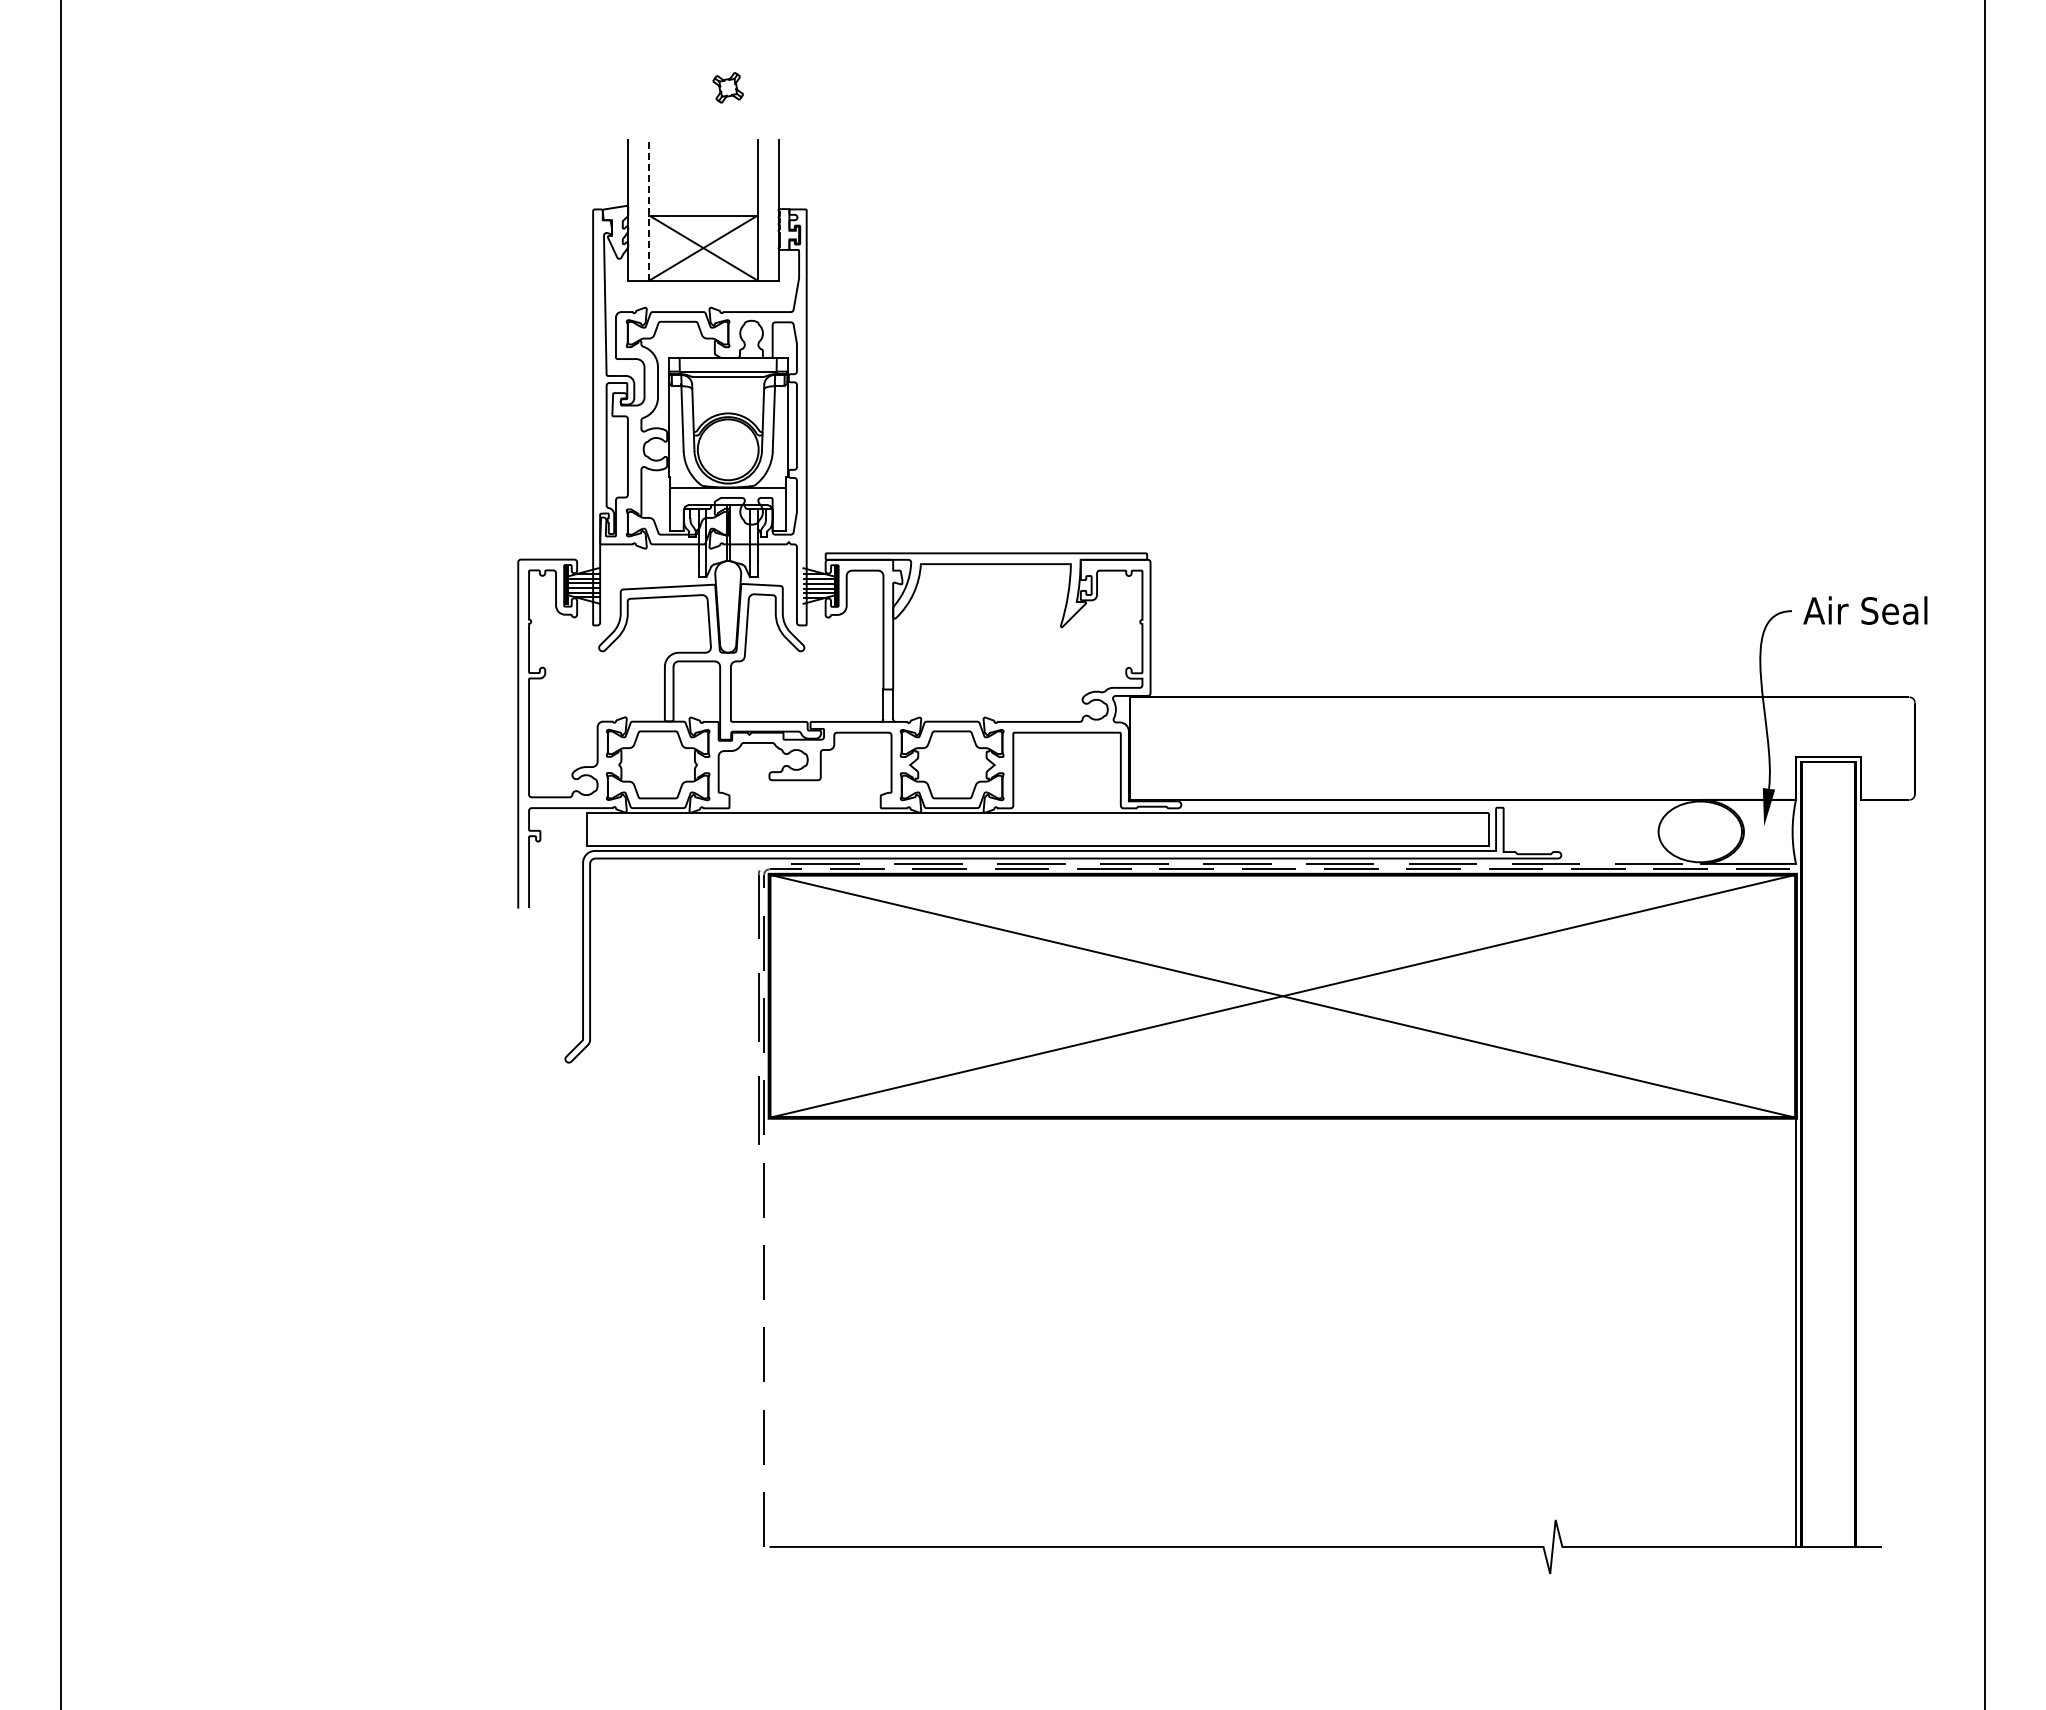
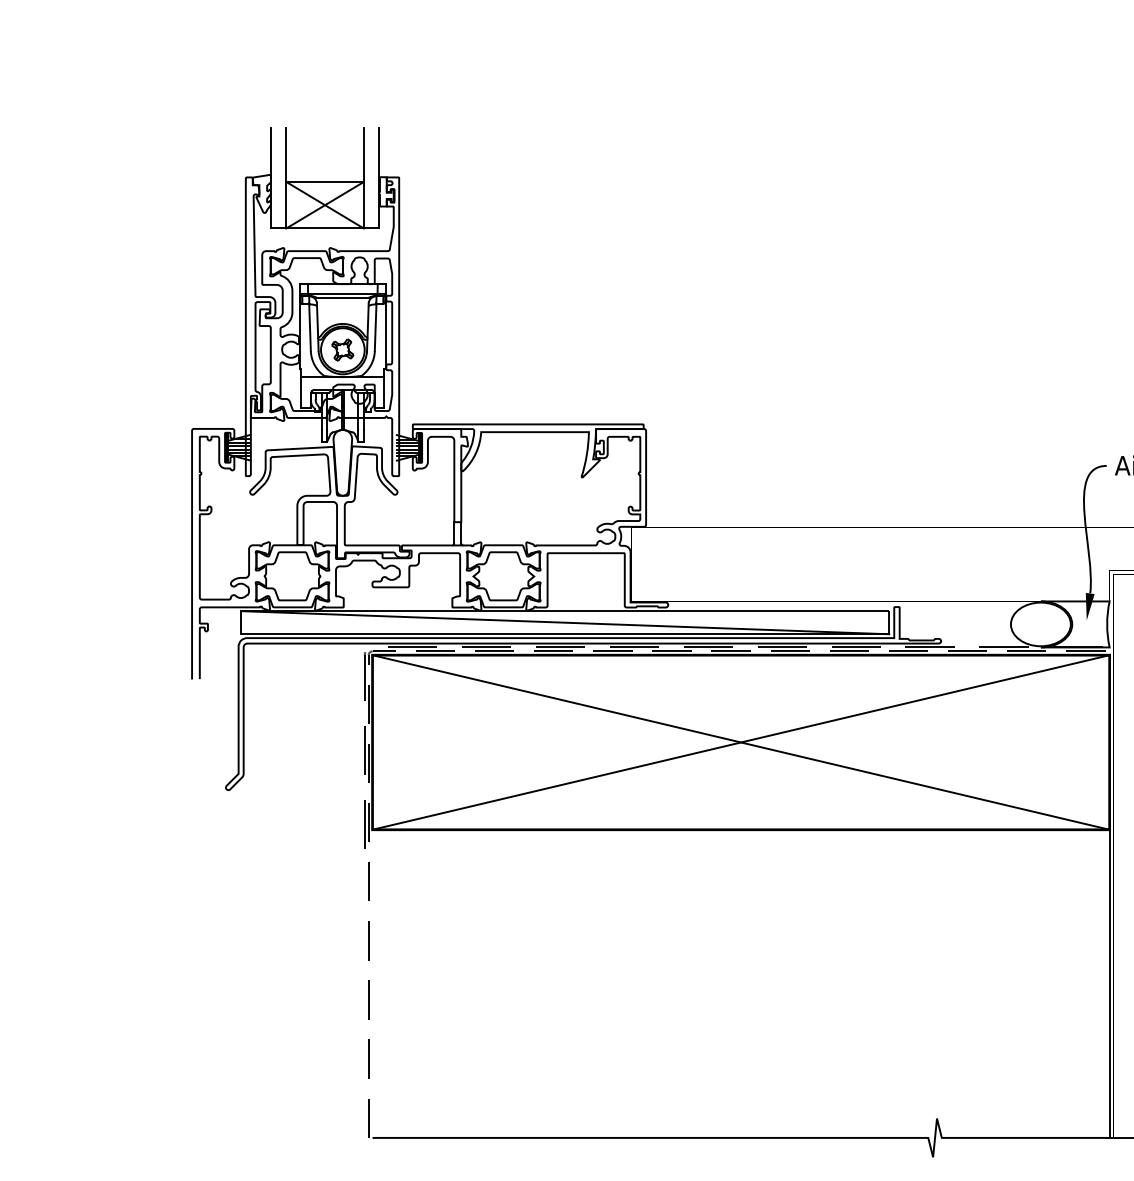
part: (727, 87) -> (342, 349), moved
line: (649, 209) -> (286, 177), dashed -> solid
line: (1037, 829) -> (564, 622), added

